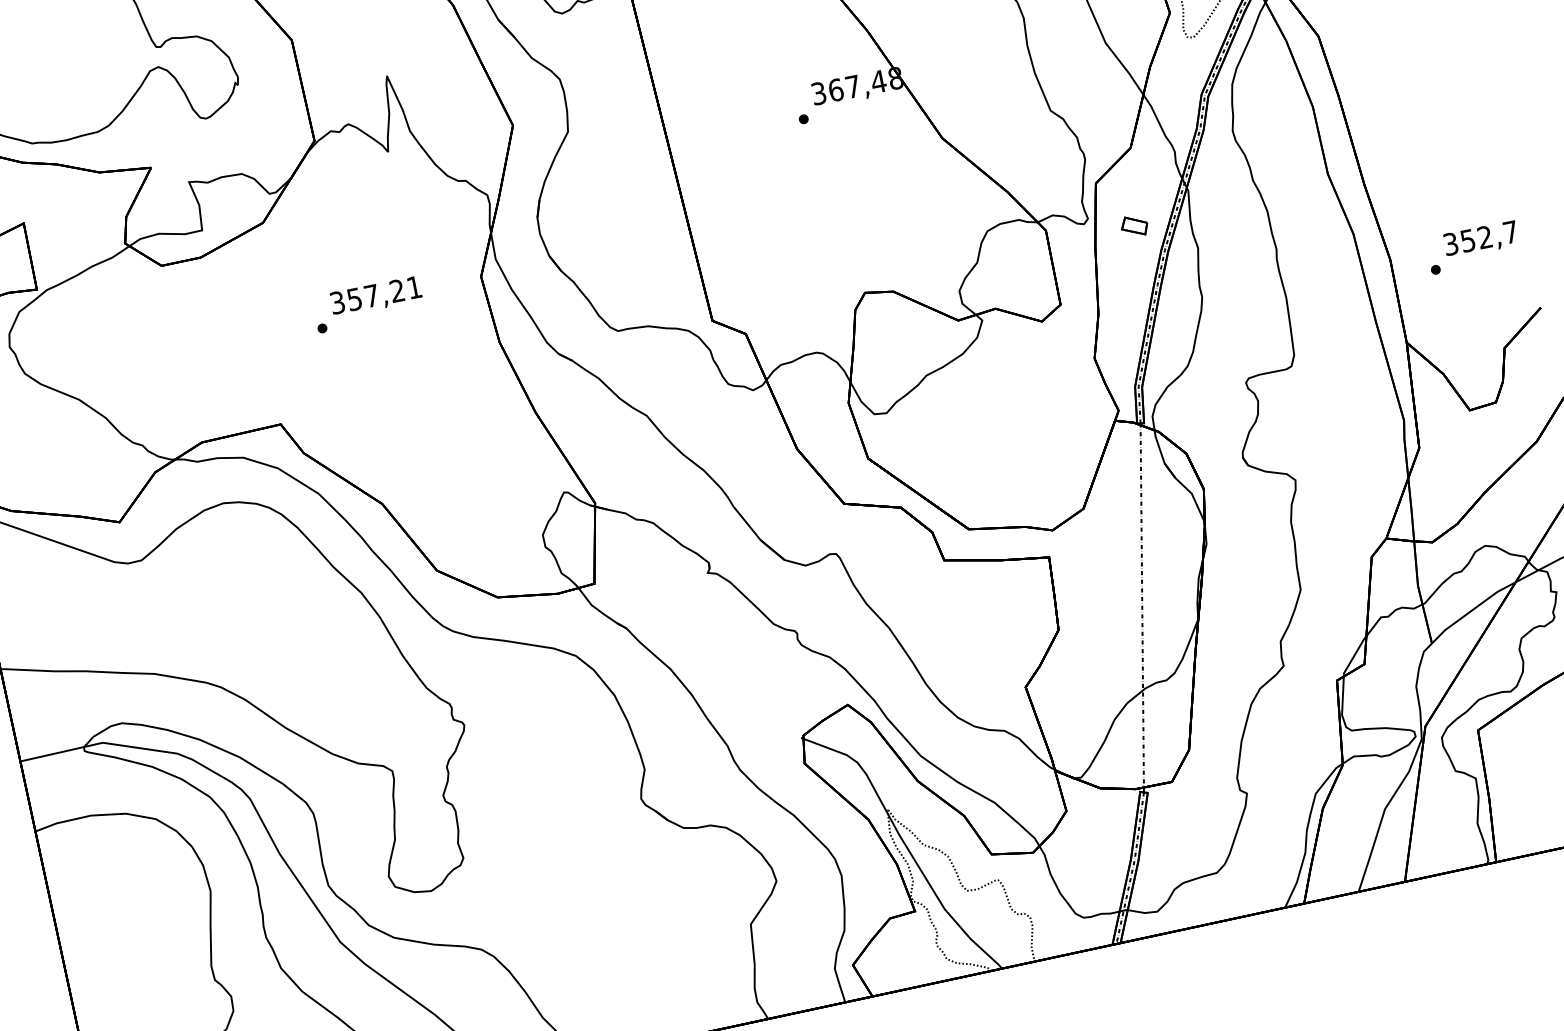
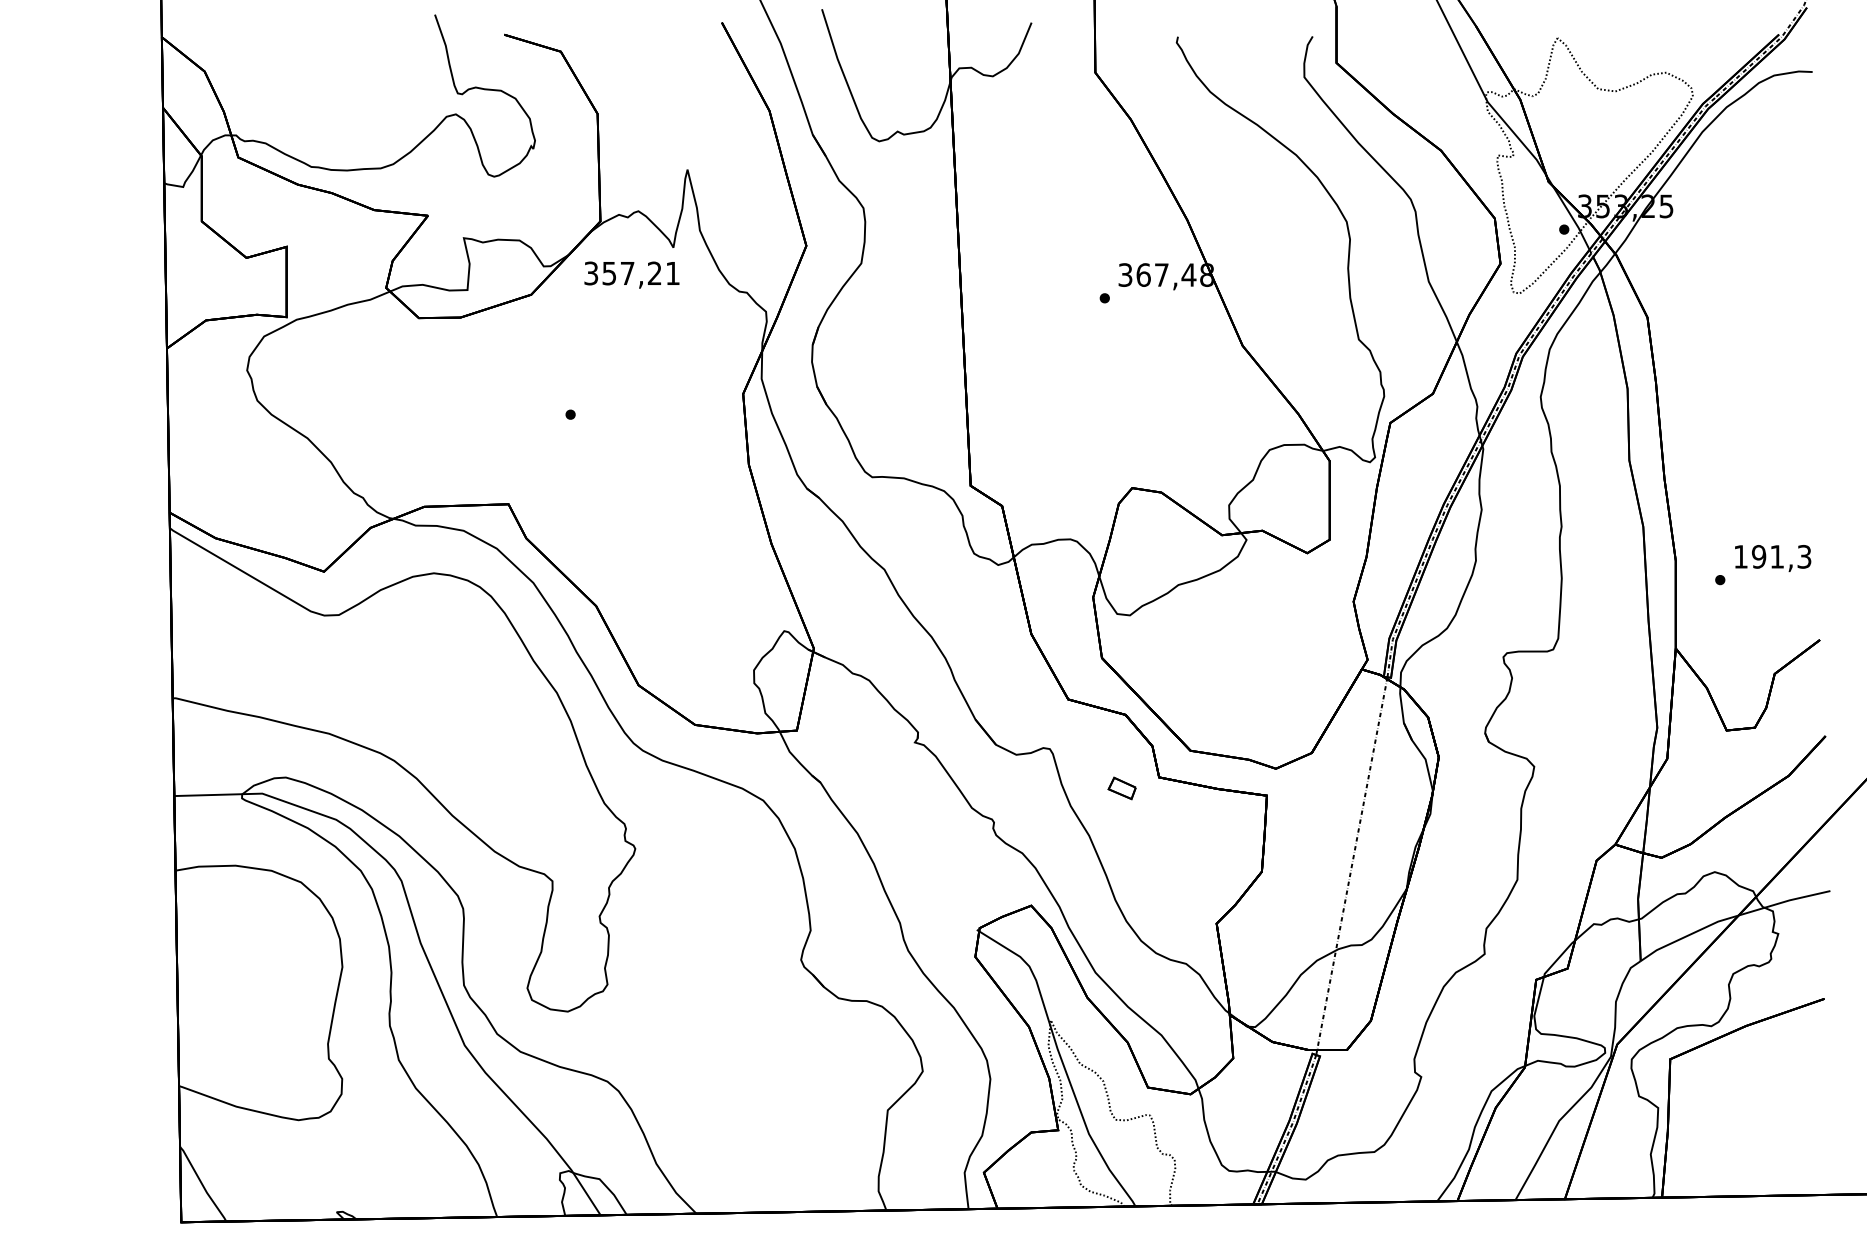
part: (1133, 226) -> (1121, 788), moved
text: (1480, 237) -> (1772, 556), 352,7 -> 191,3
text: (375, 296) -> (631, 274), moved

